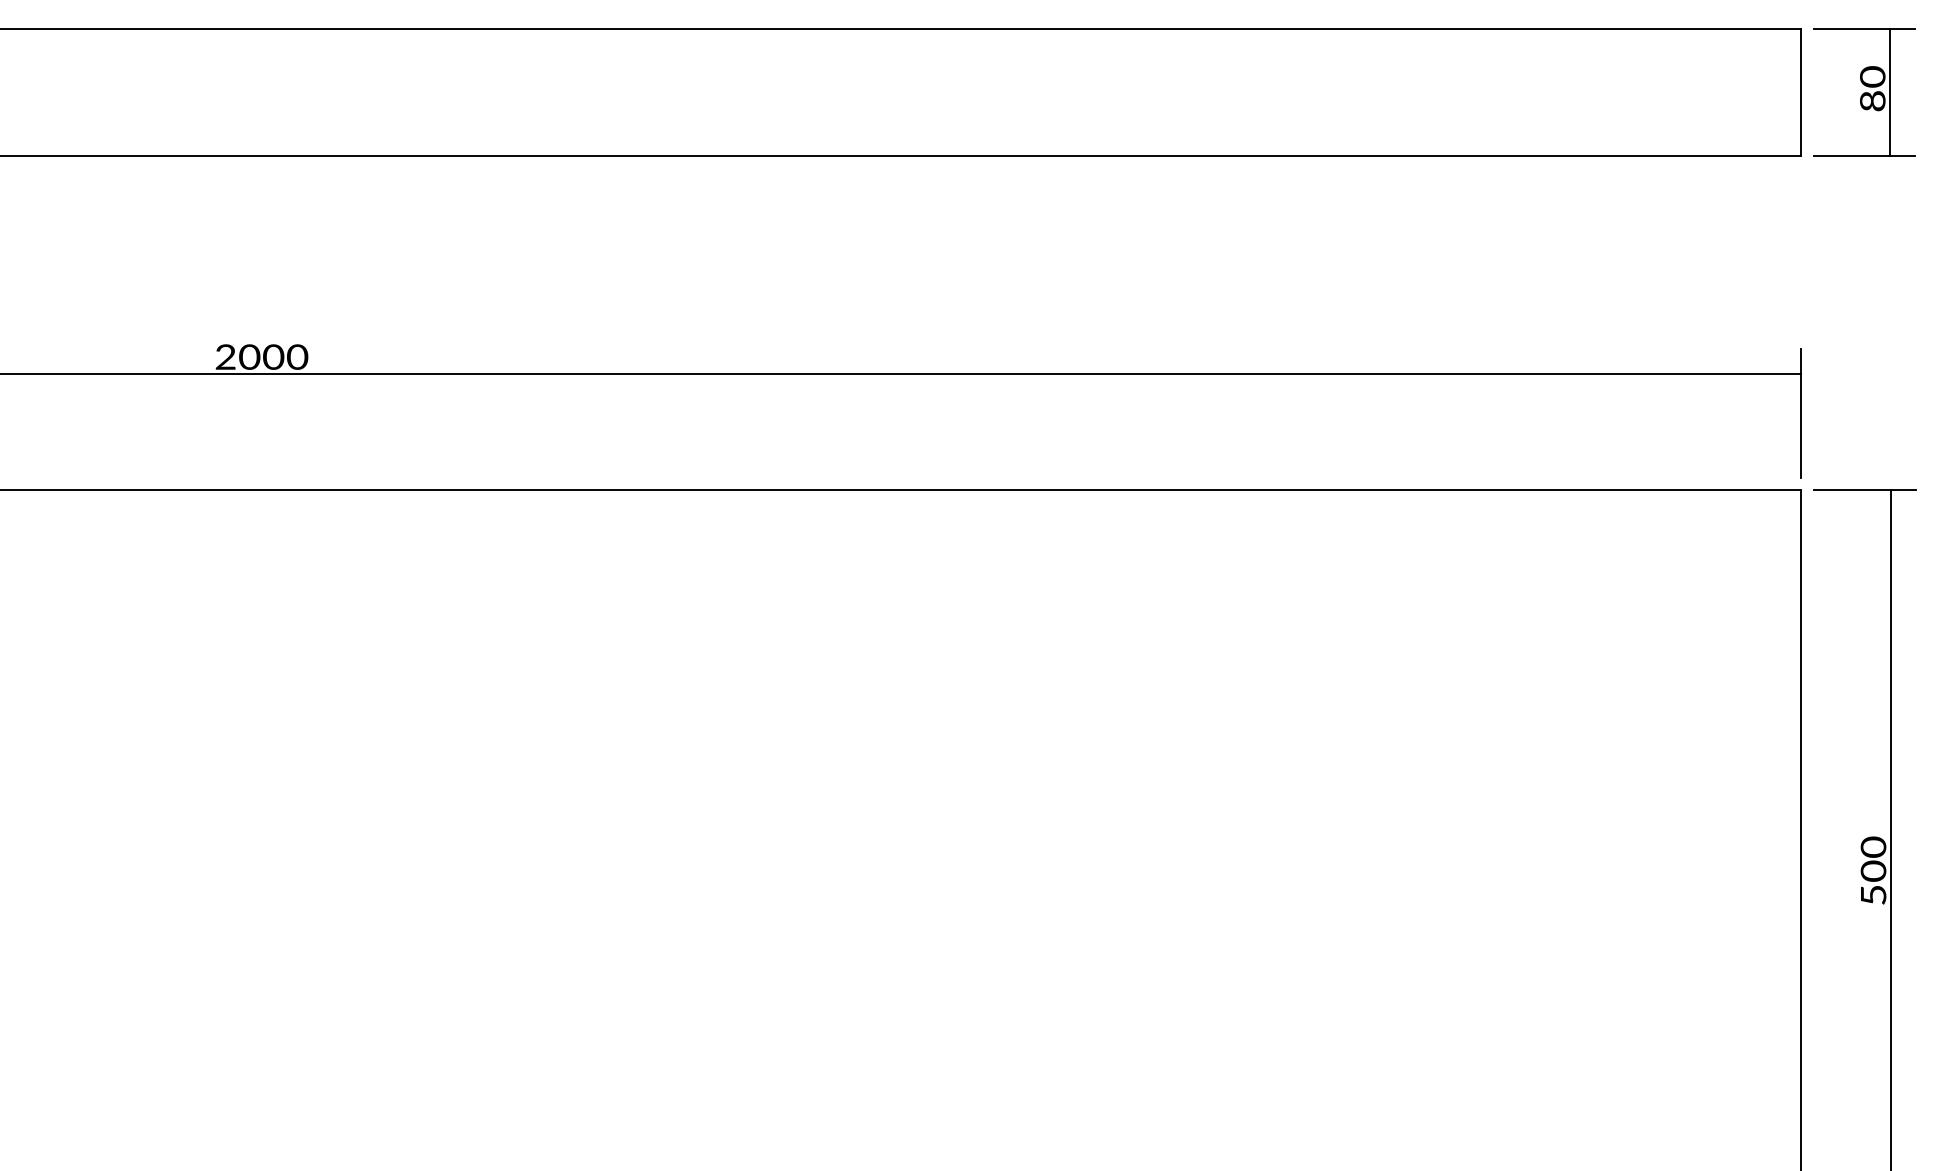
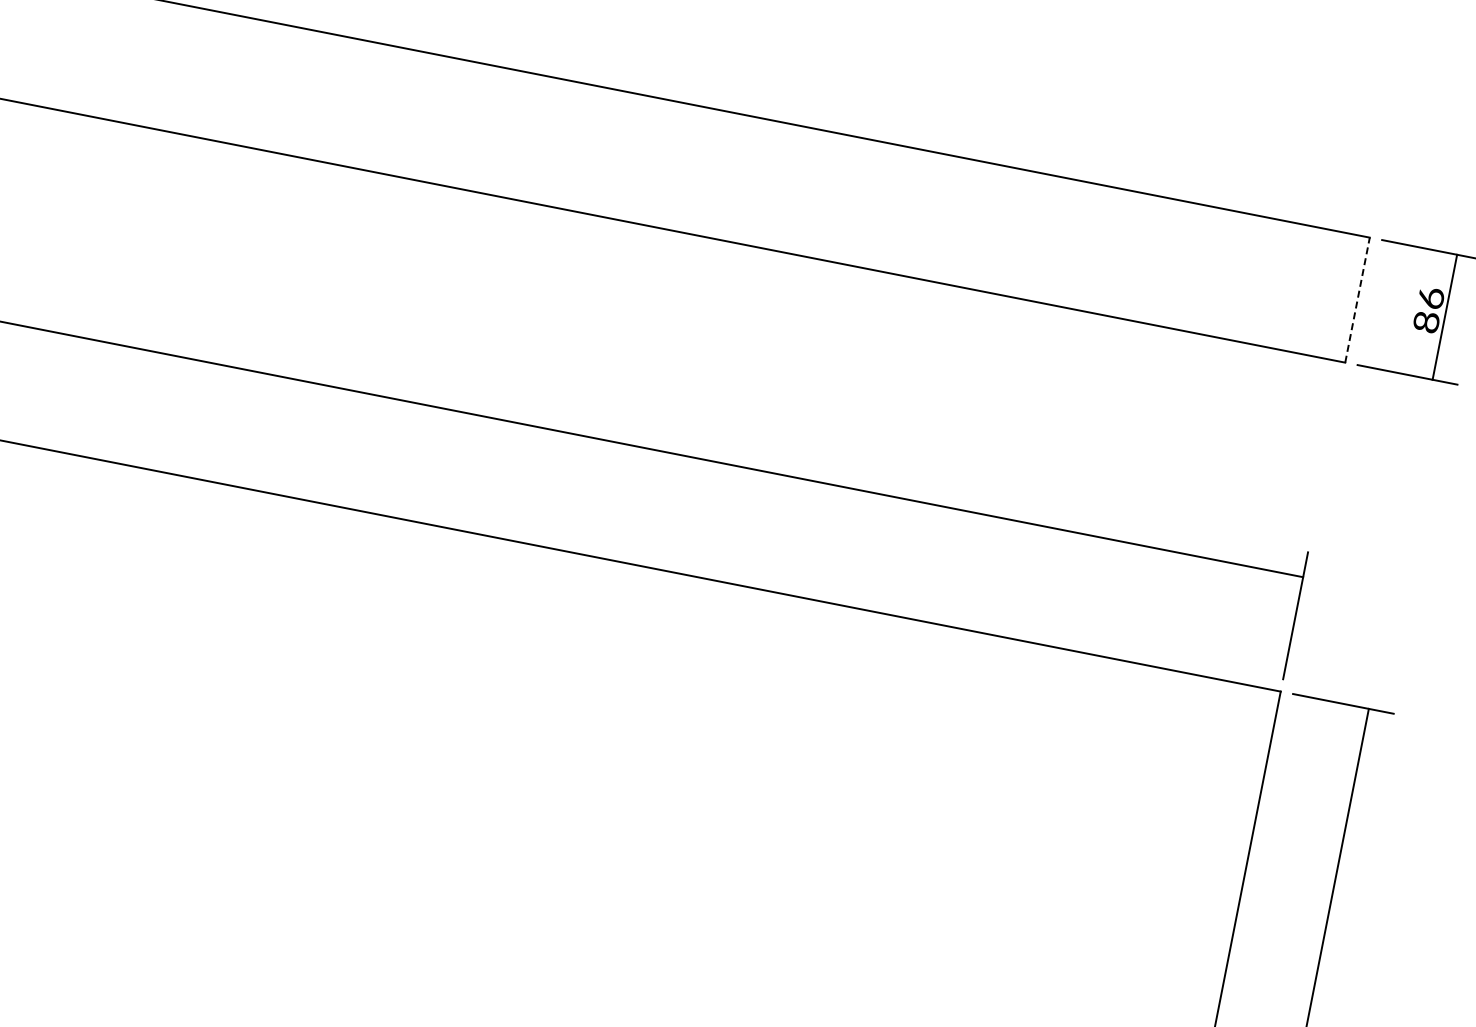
text: (1872, 76) -> (1431, 297), 80 -> 86
line: (1801, 92) -> (1357, 299), solid -> dashed

